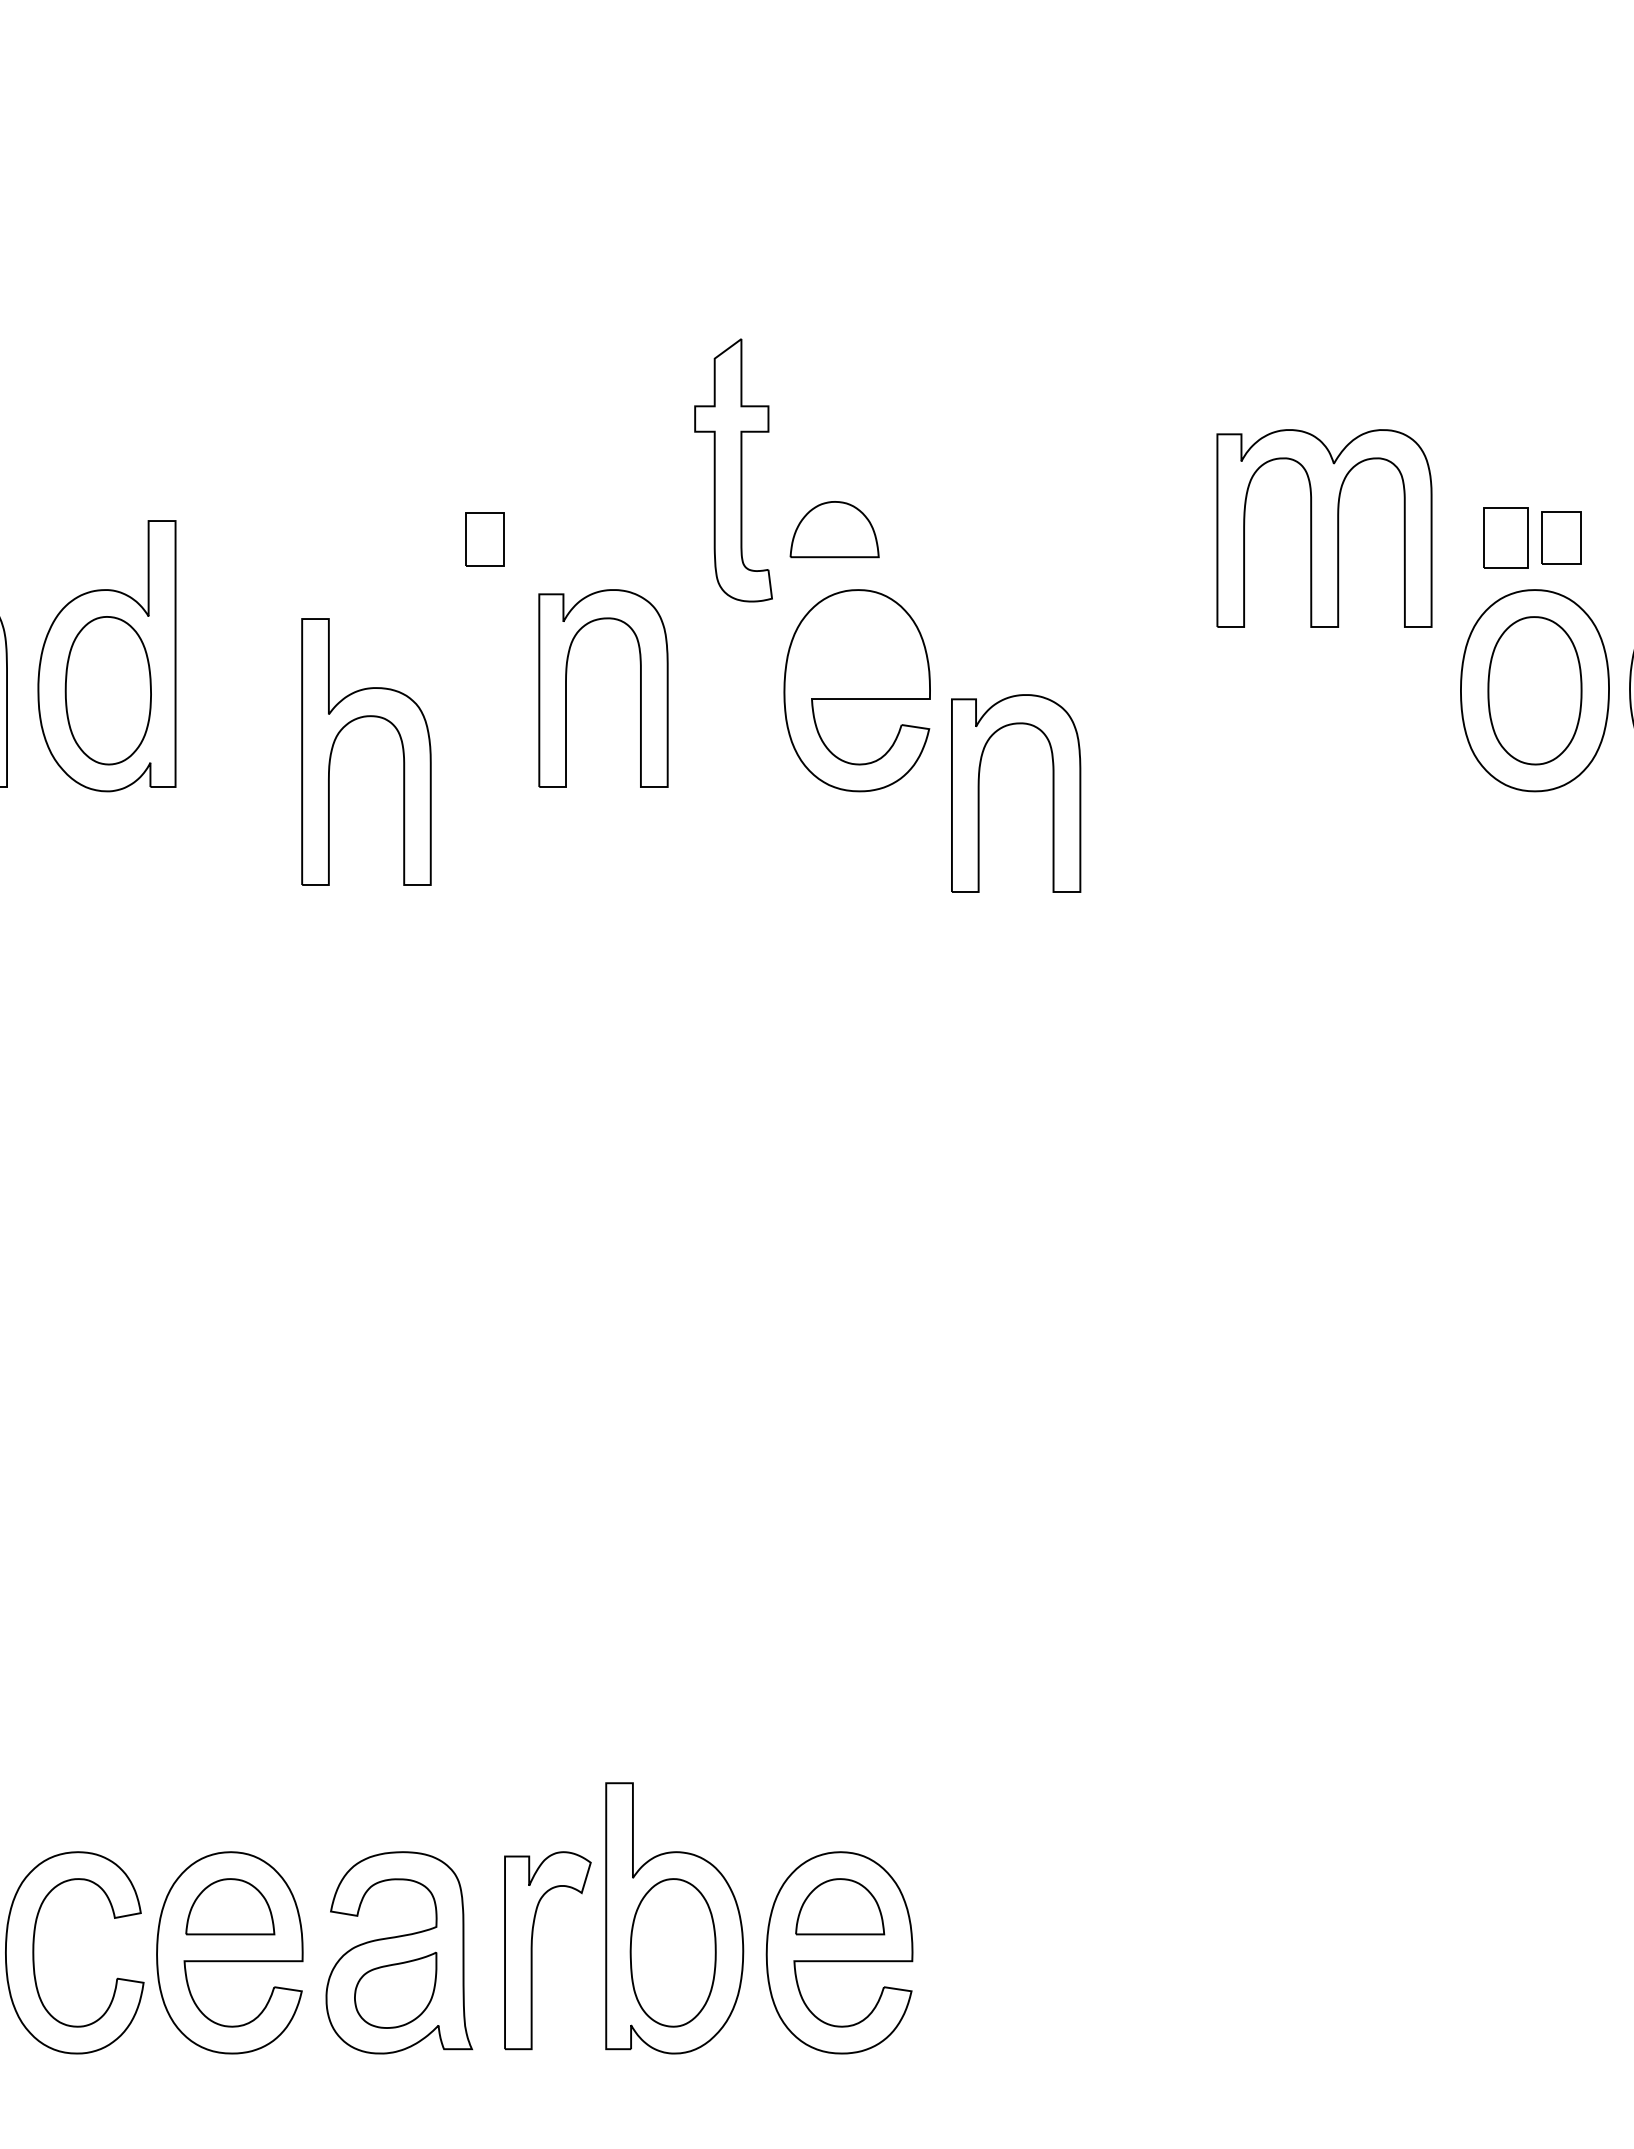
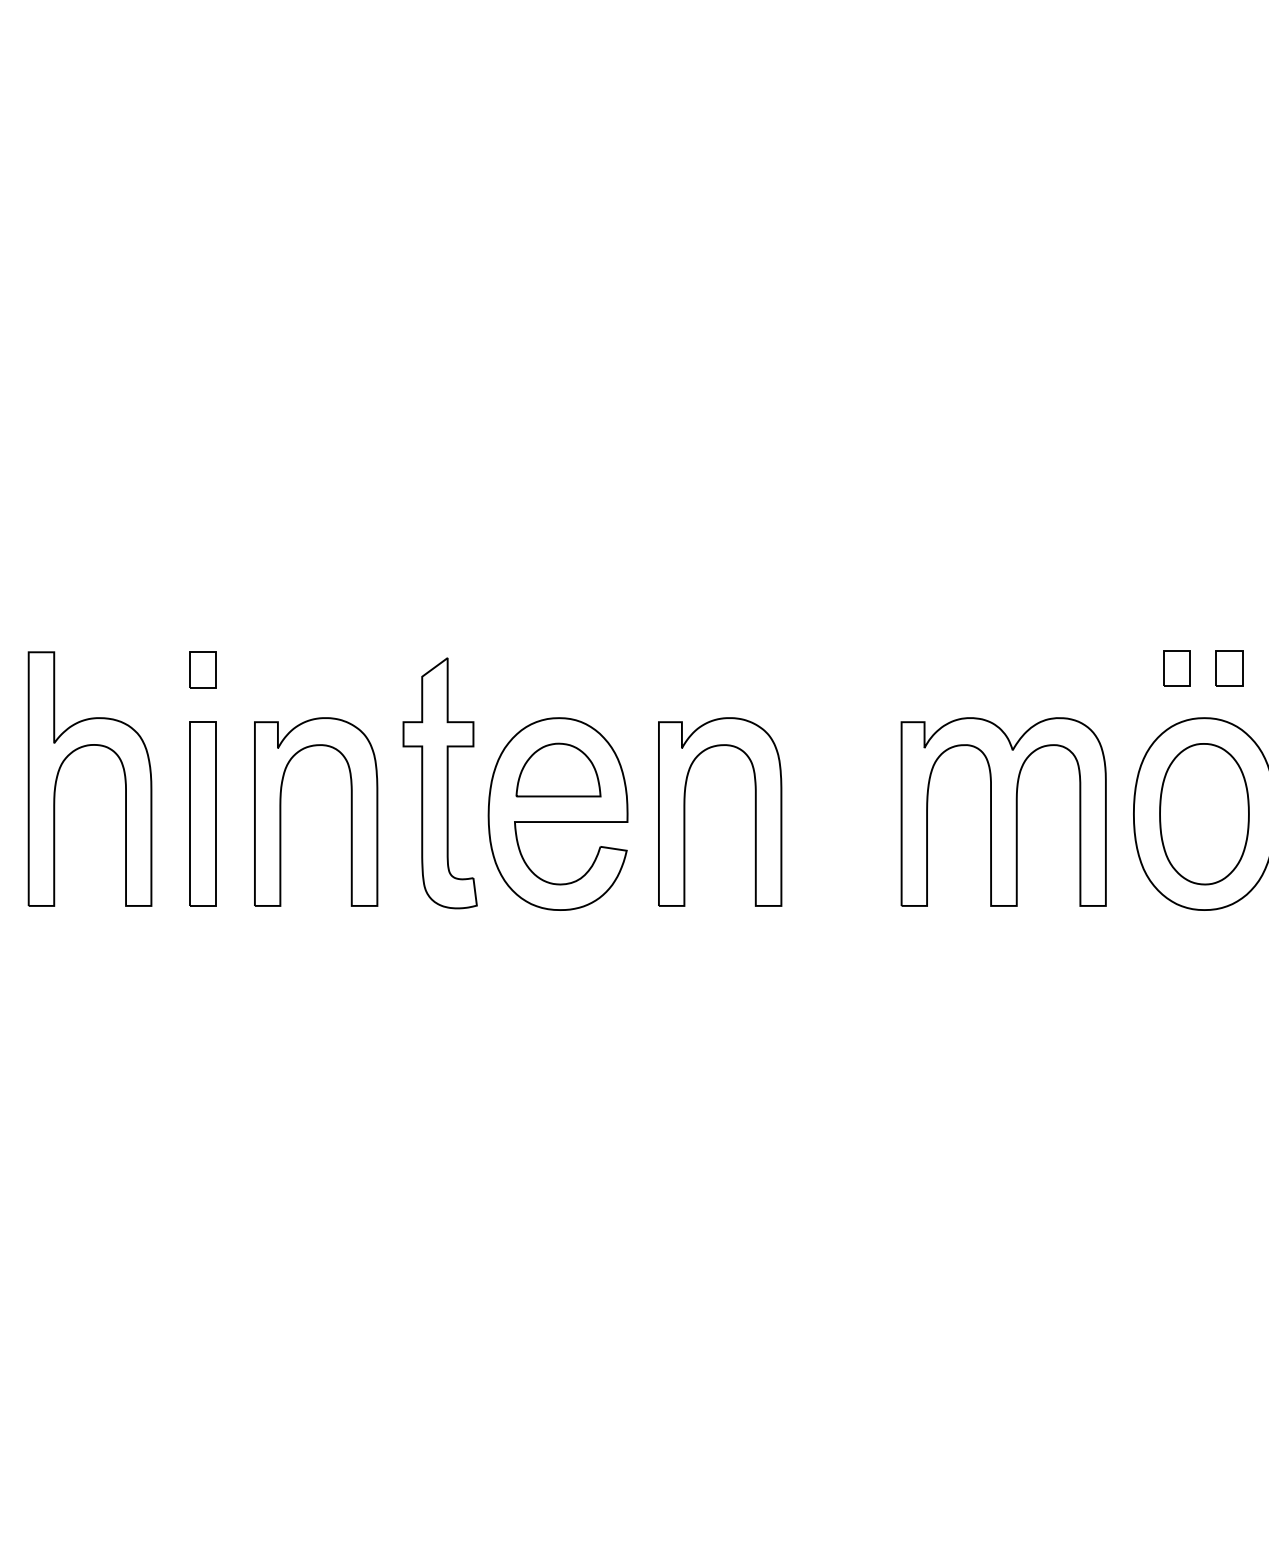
part: (733, 470) -> (440, 783), moved
part: (1324, 528) -> (1003, 812), moved
part: (834, 529) -> (558, 770), moved
part: (1505, 537) -> (1176, 667), size x0.62
part: (1560, 537) -> (1228, 667), size x0.71
part: (484, 539) -> (202, 669), size x0.71
part: (484, 690) -> (202, 813), added
part: (342, 730) -> (67, 758), moved
part: (1052, 793) -> (754, 812), moved

